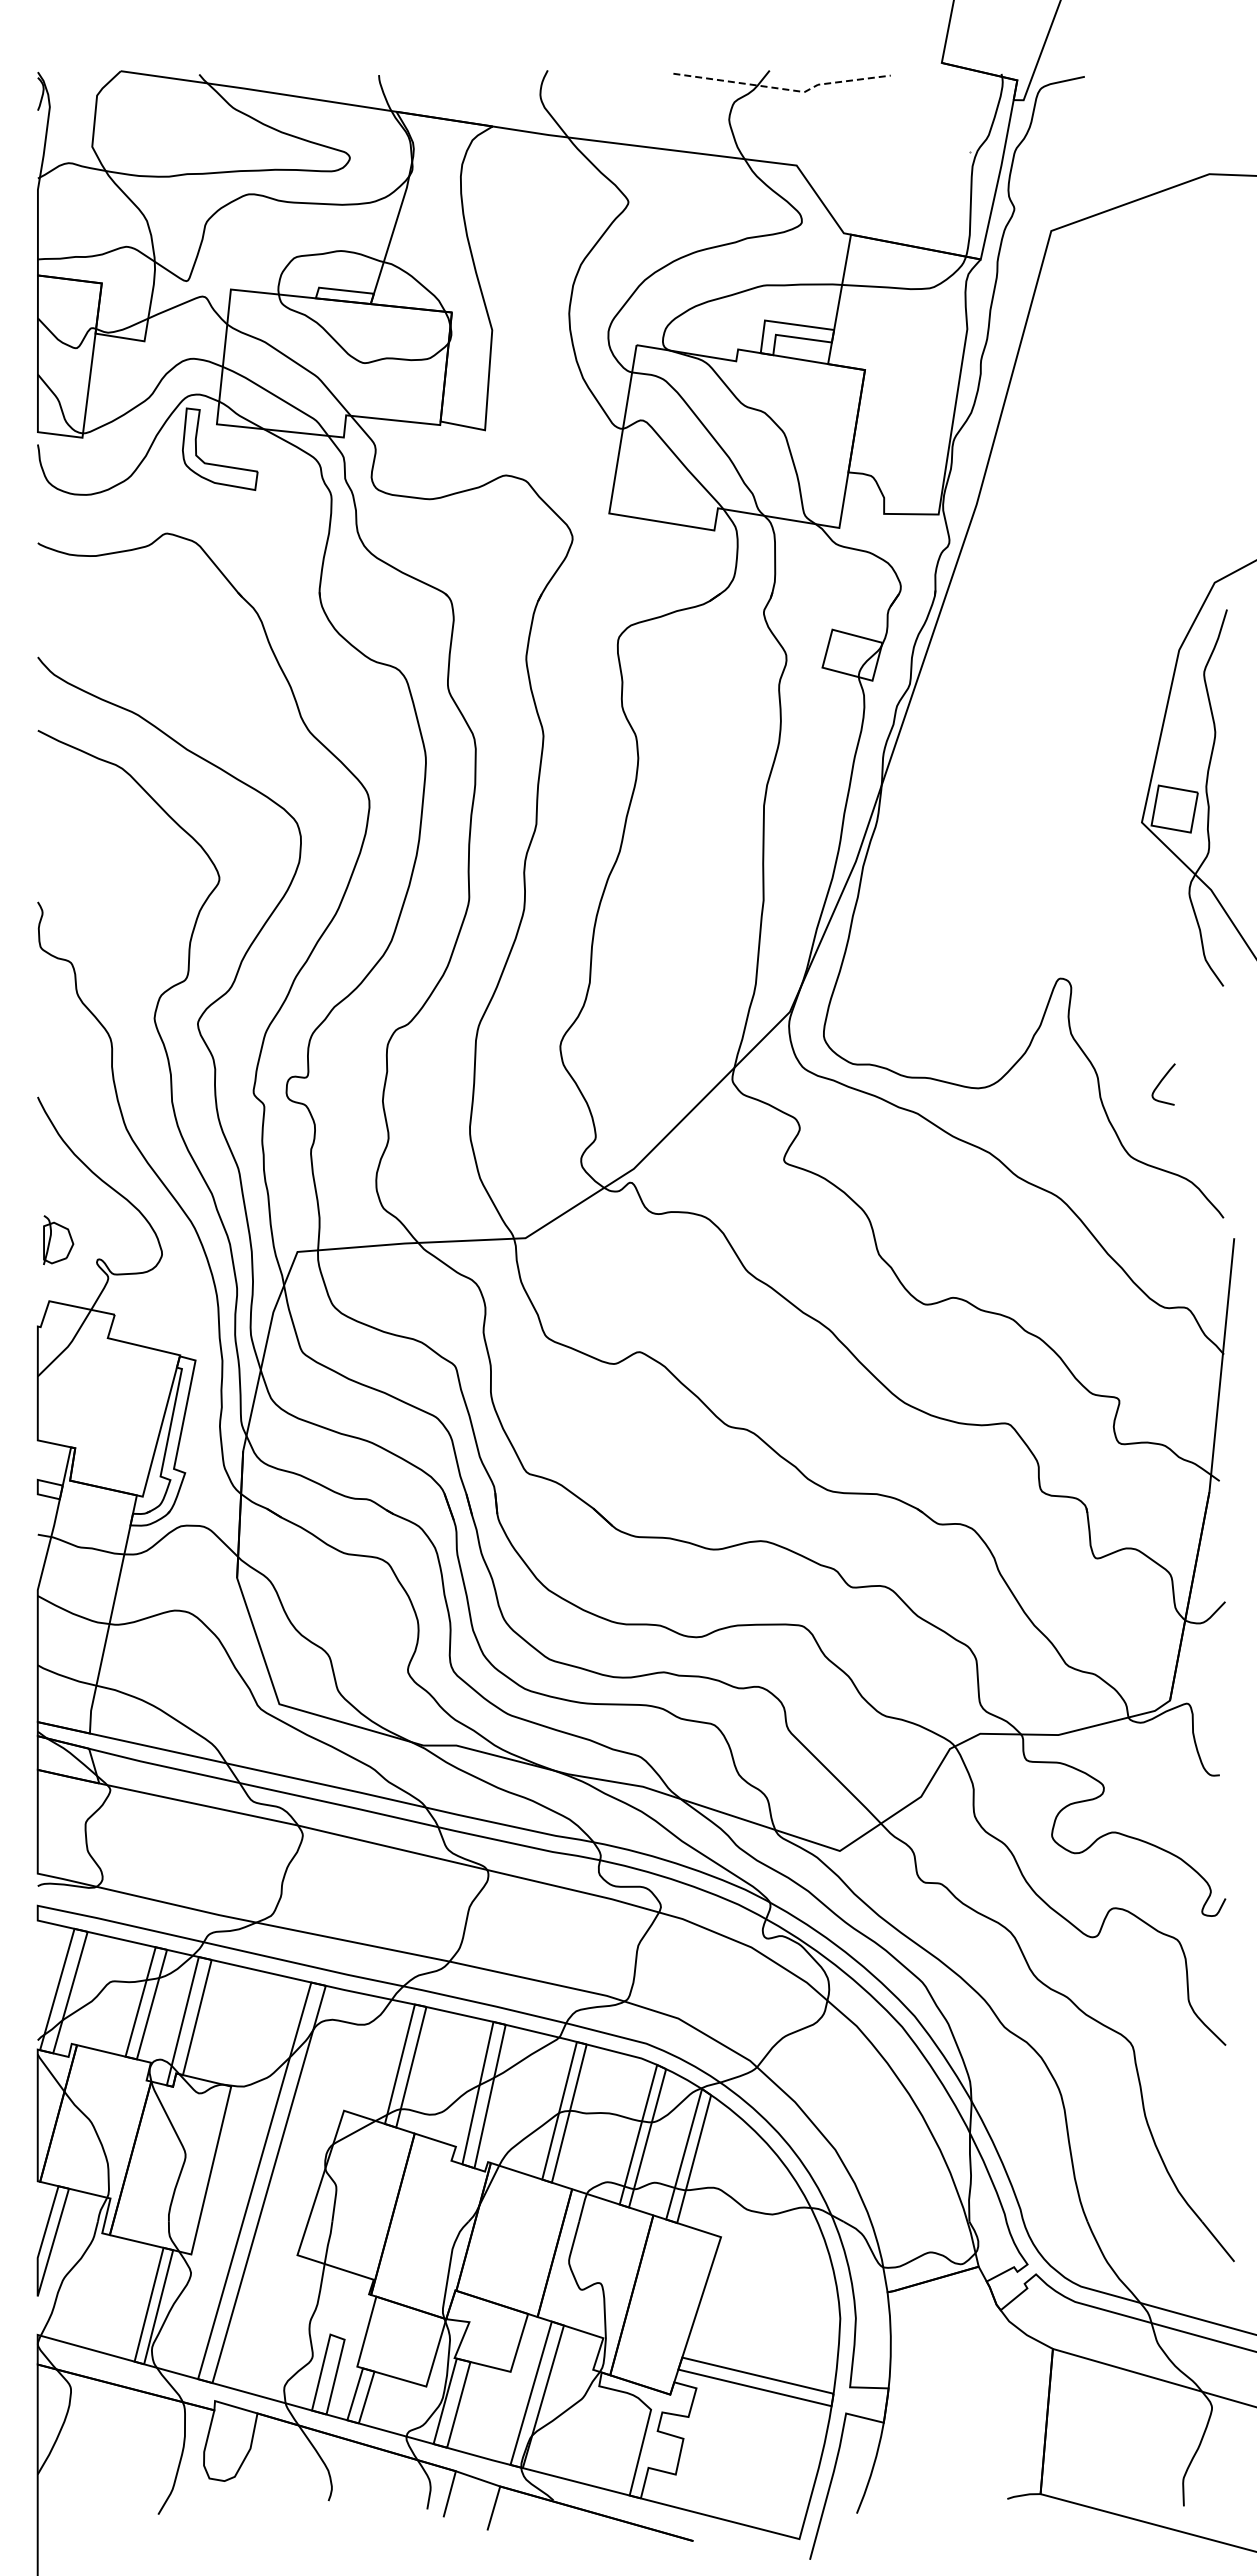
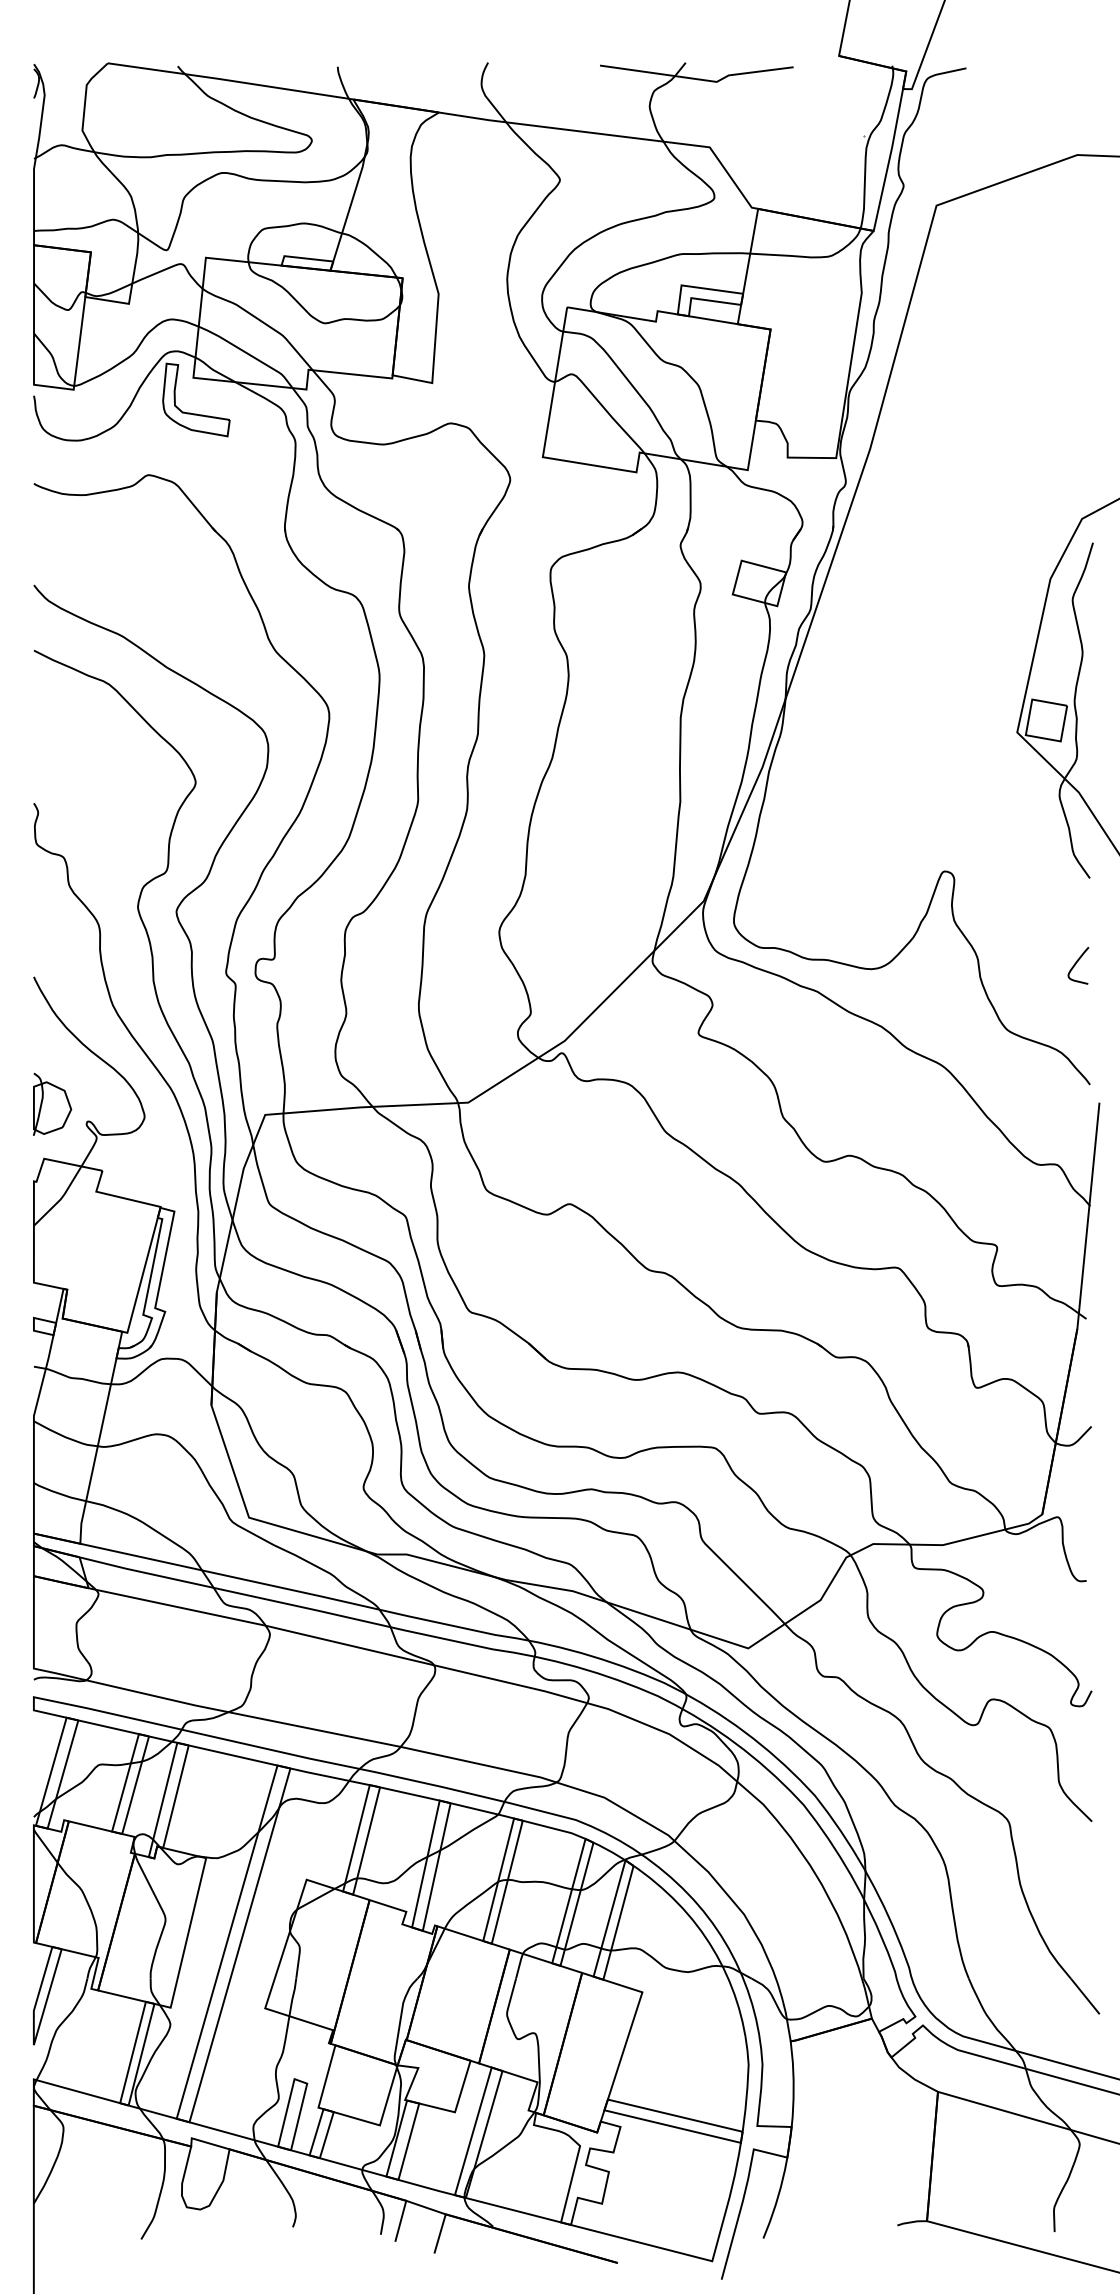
line: (784, 89) -> (698, 79), dashed -> solid
curve: (1161, 1082) -> (1076, 963), moved
part: (58, 1239) -> (52, 1103), size x1.43

